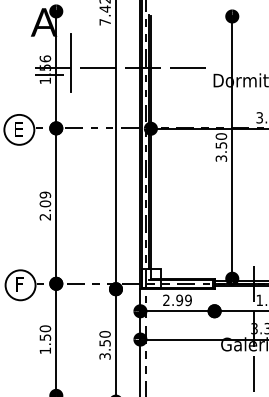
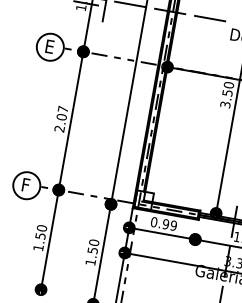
text: (45, 194) -> (63, 108), 2.09 -> 2.07
text: (166, 300) -> (154, 222), 2.99 -> 0.99
text: (104, 356) -> (90, 262), 3.50 -> 1.50

